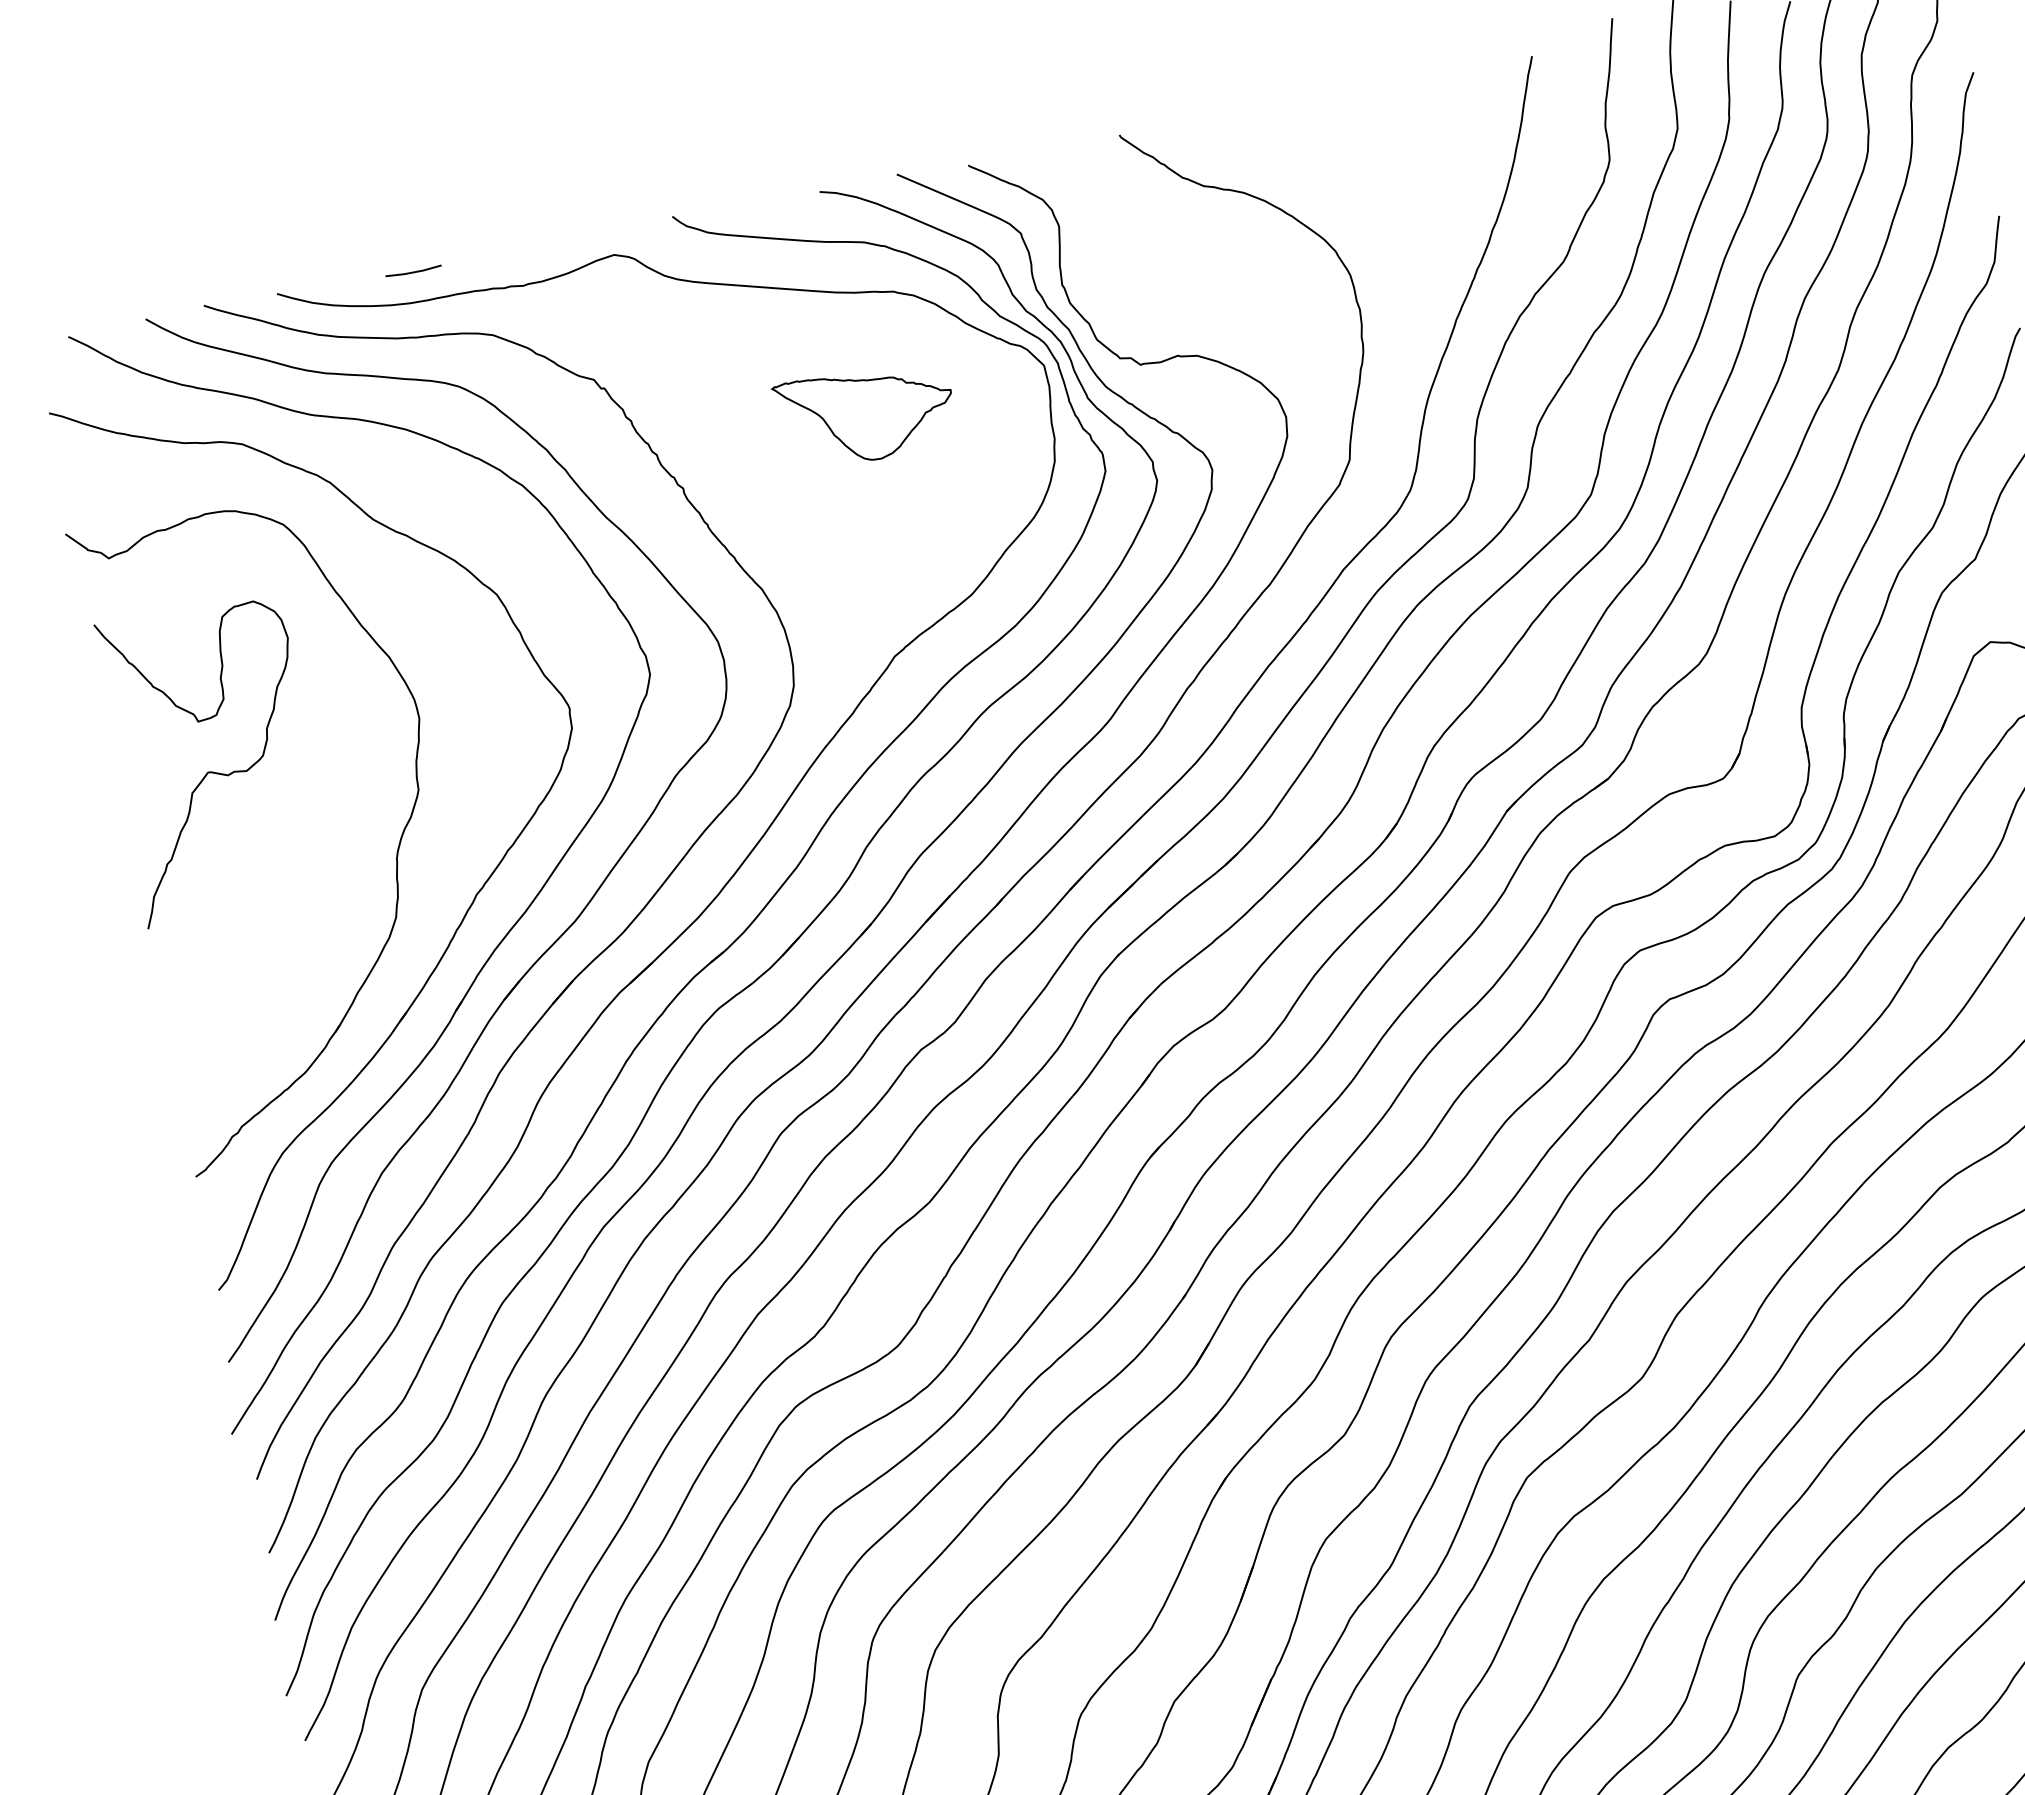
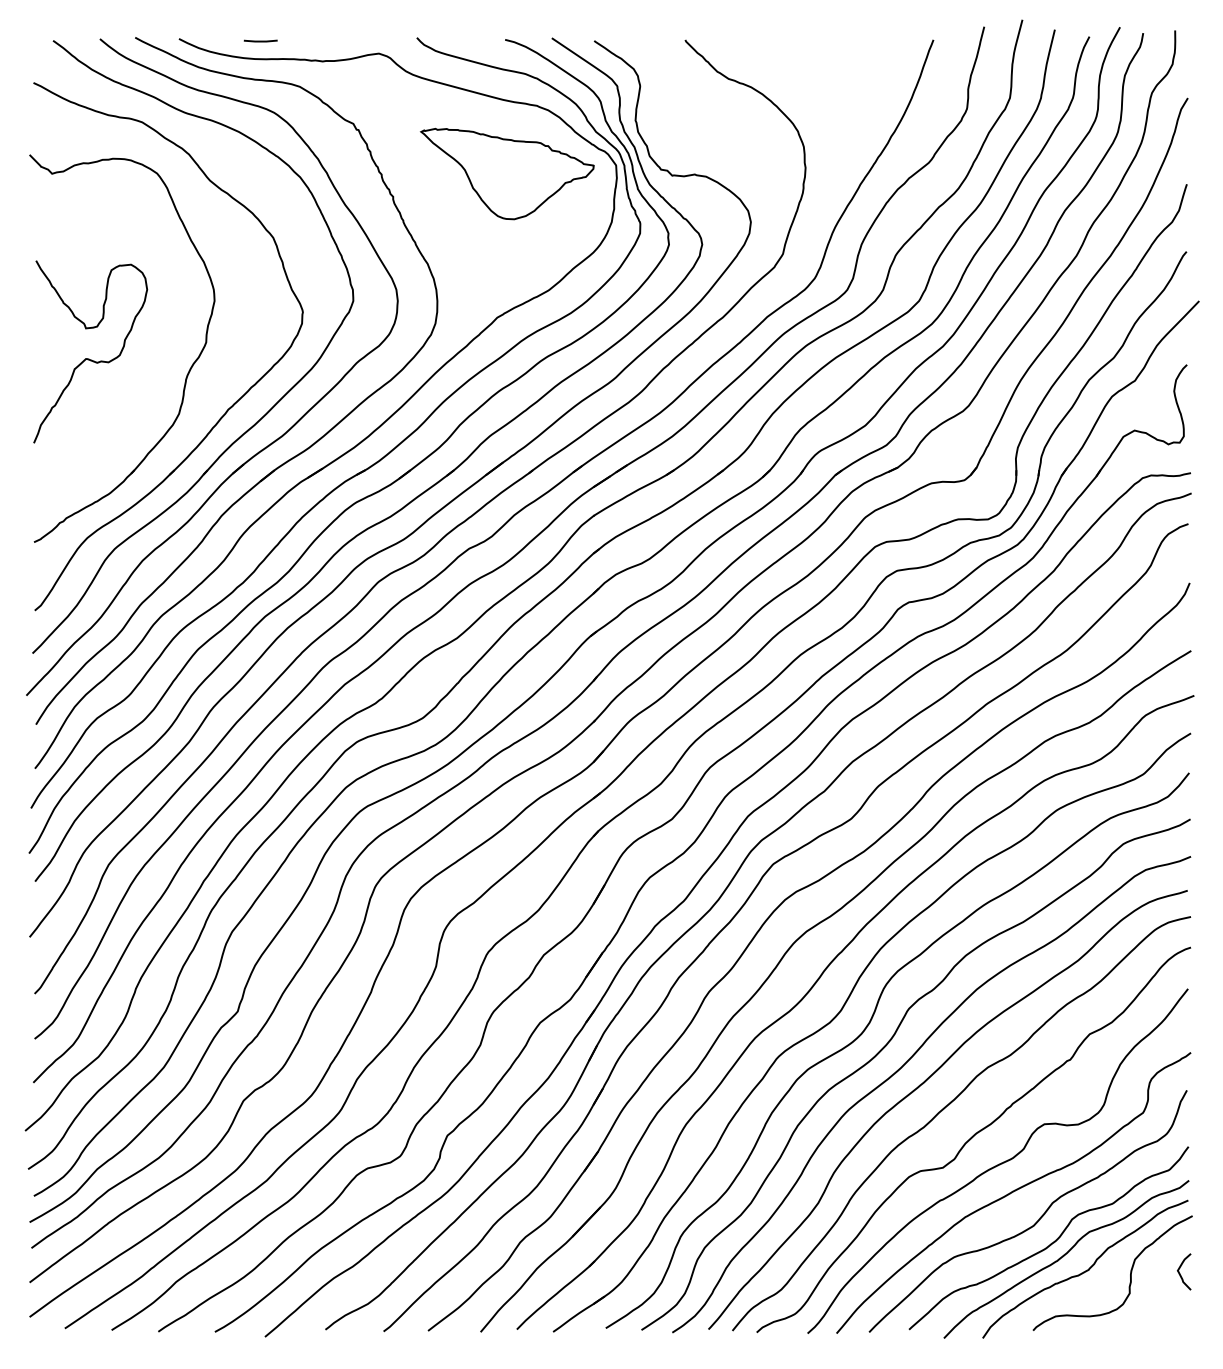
part: (866, 415) -> (507, 174), size x1.67
curve: (213, 770) -> (89, 358), moved

